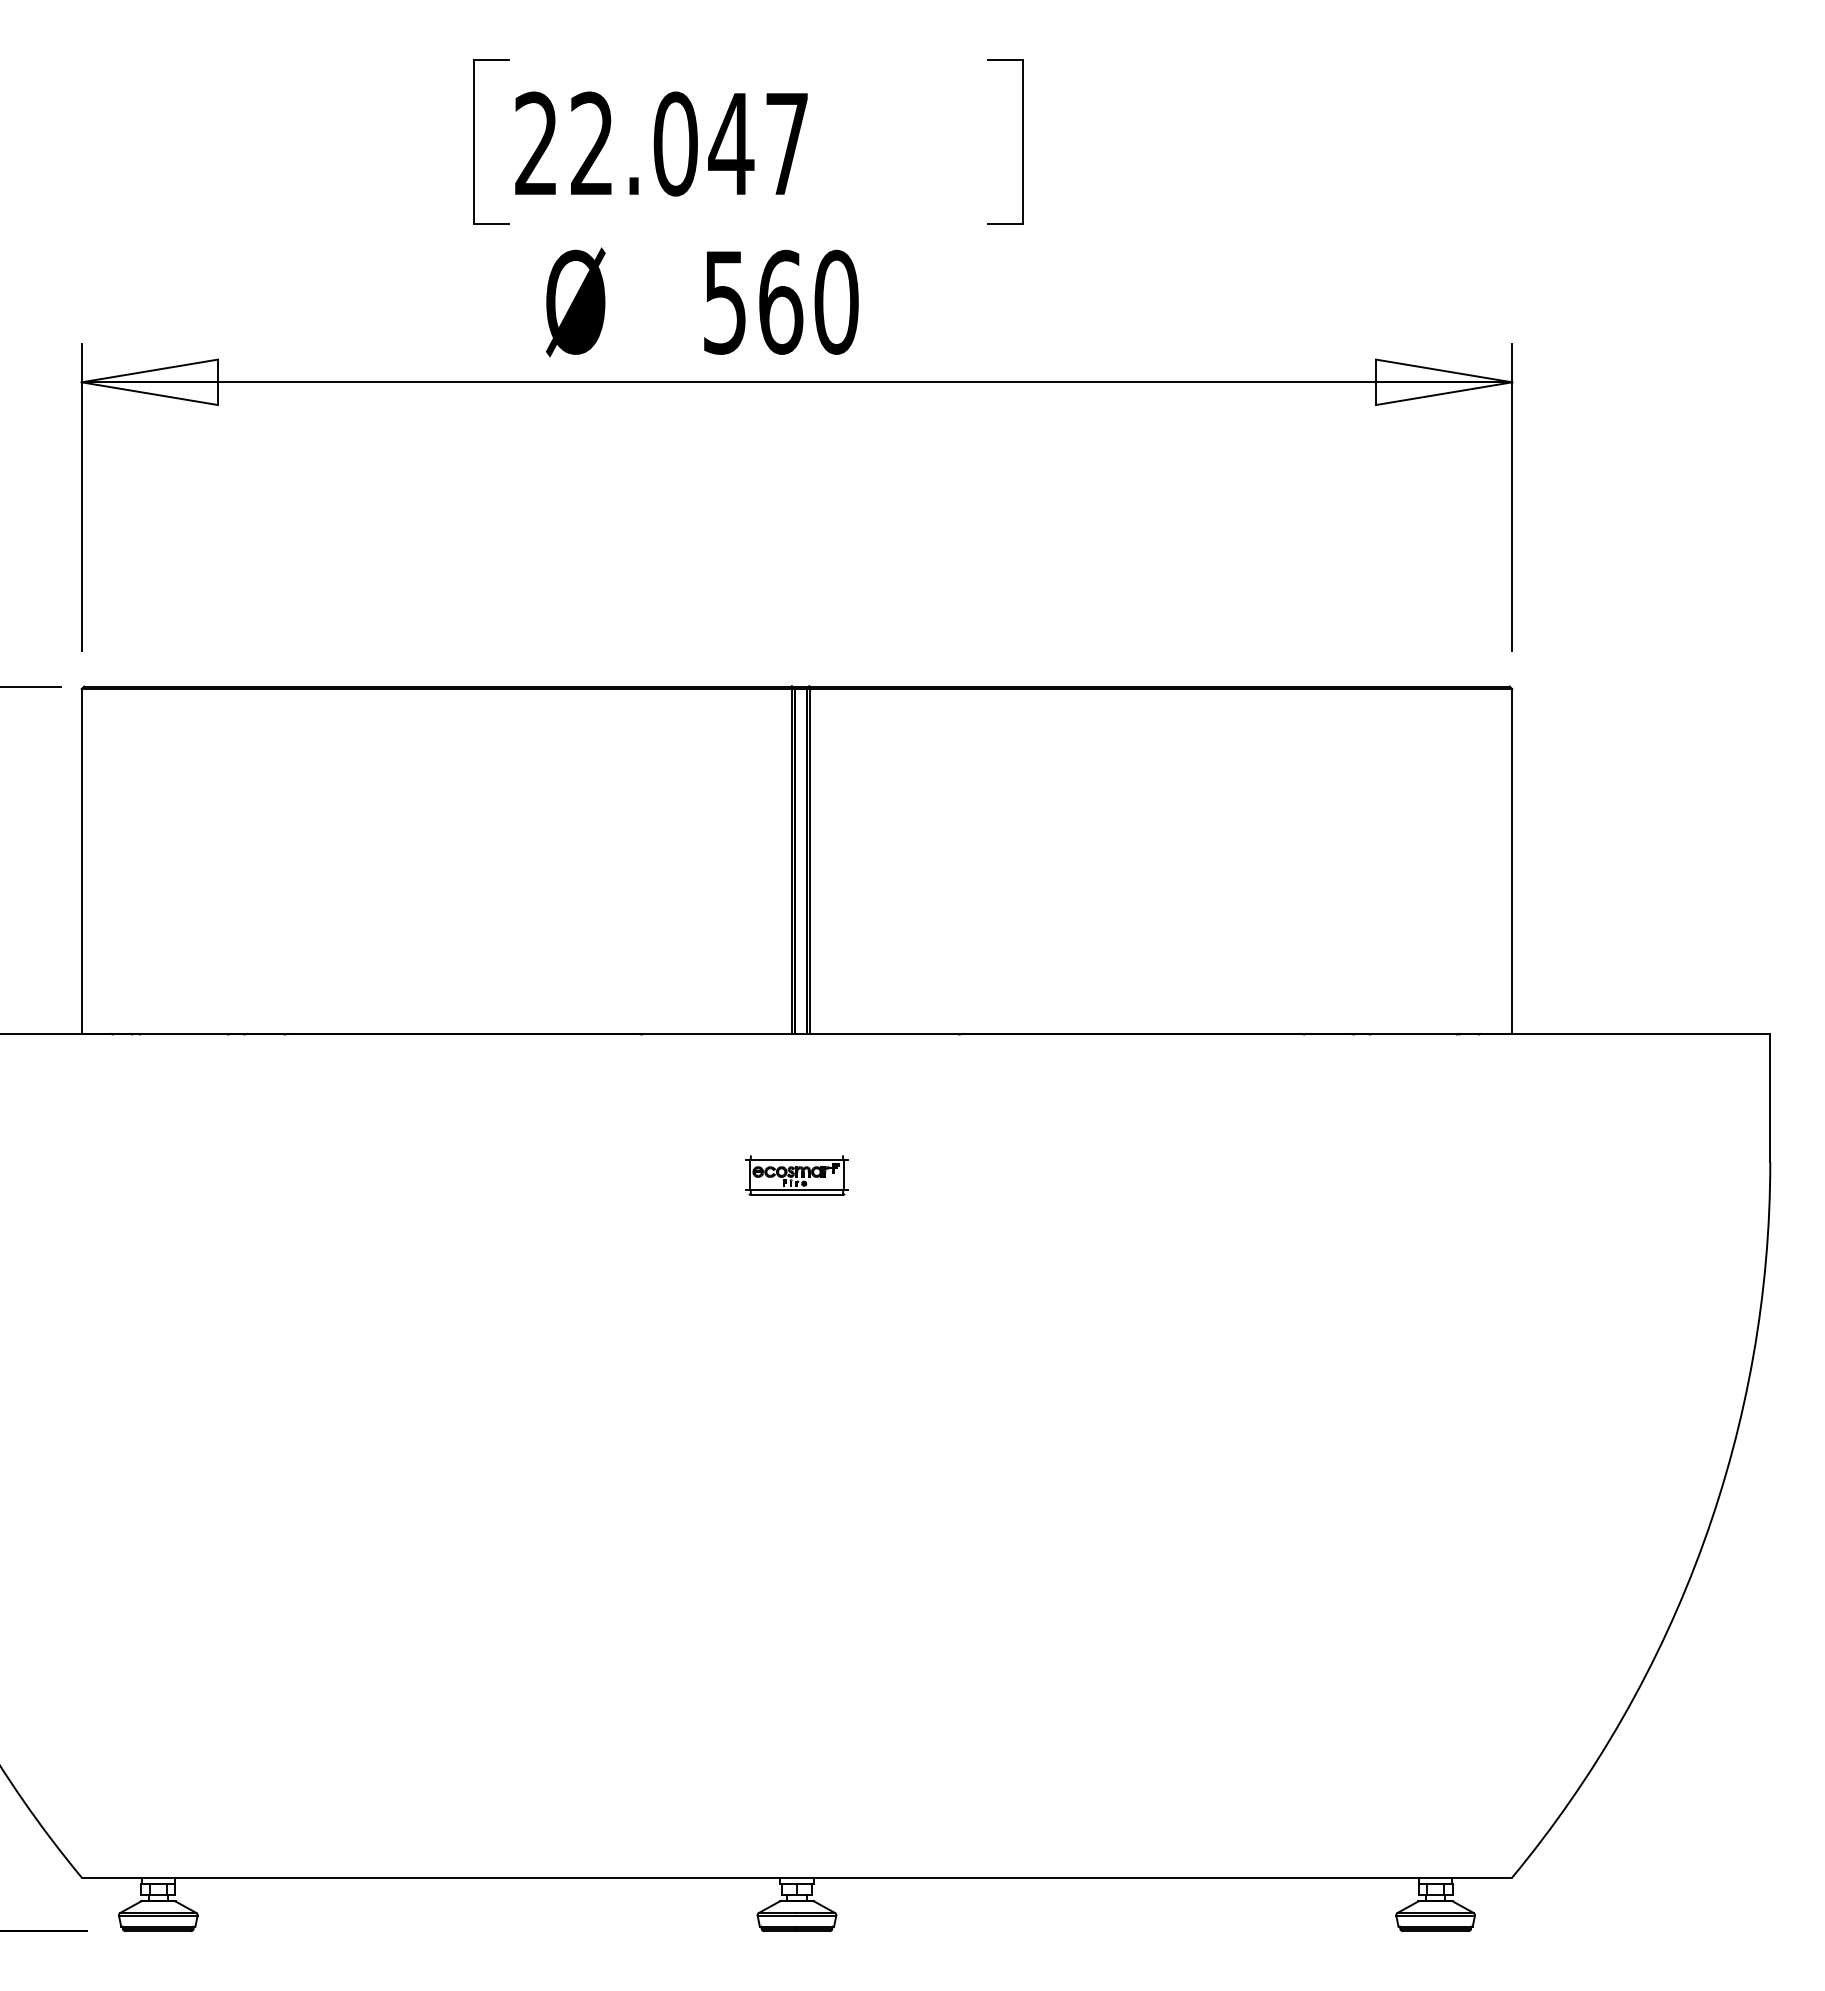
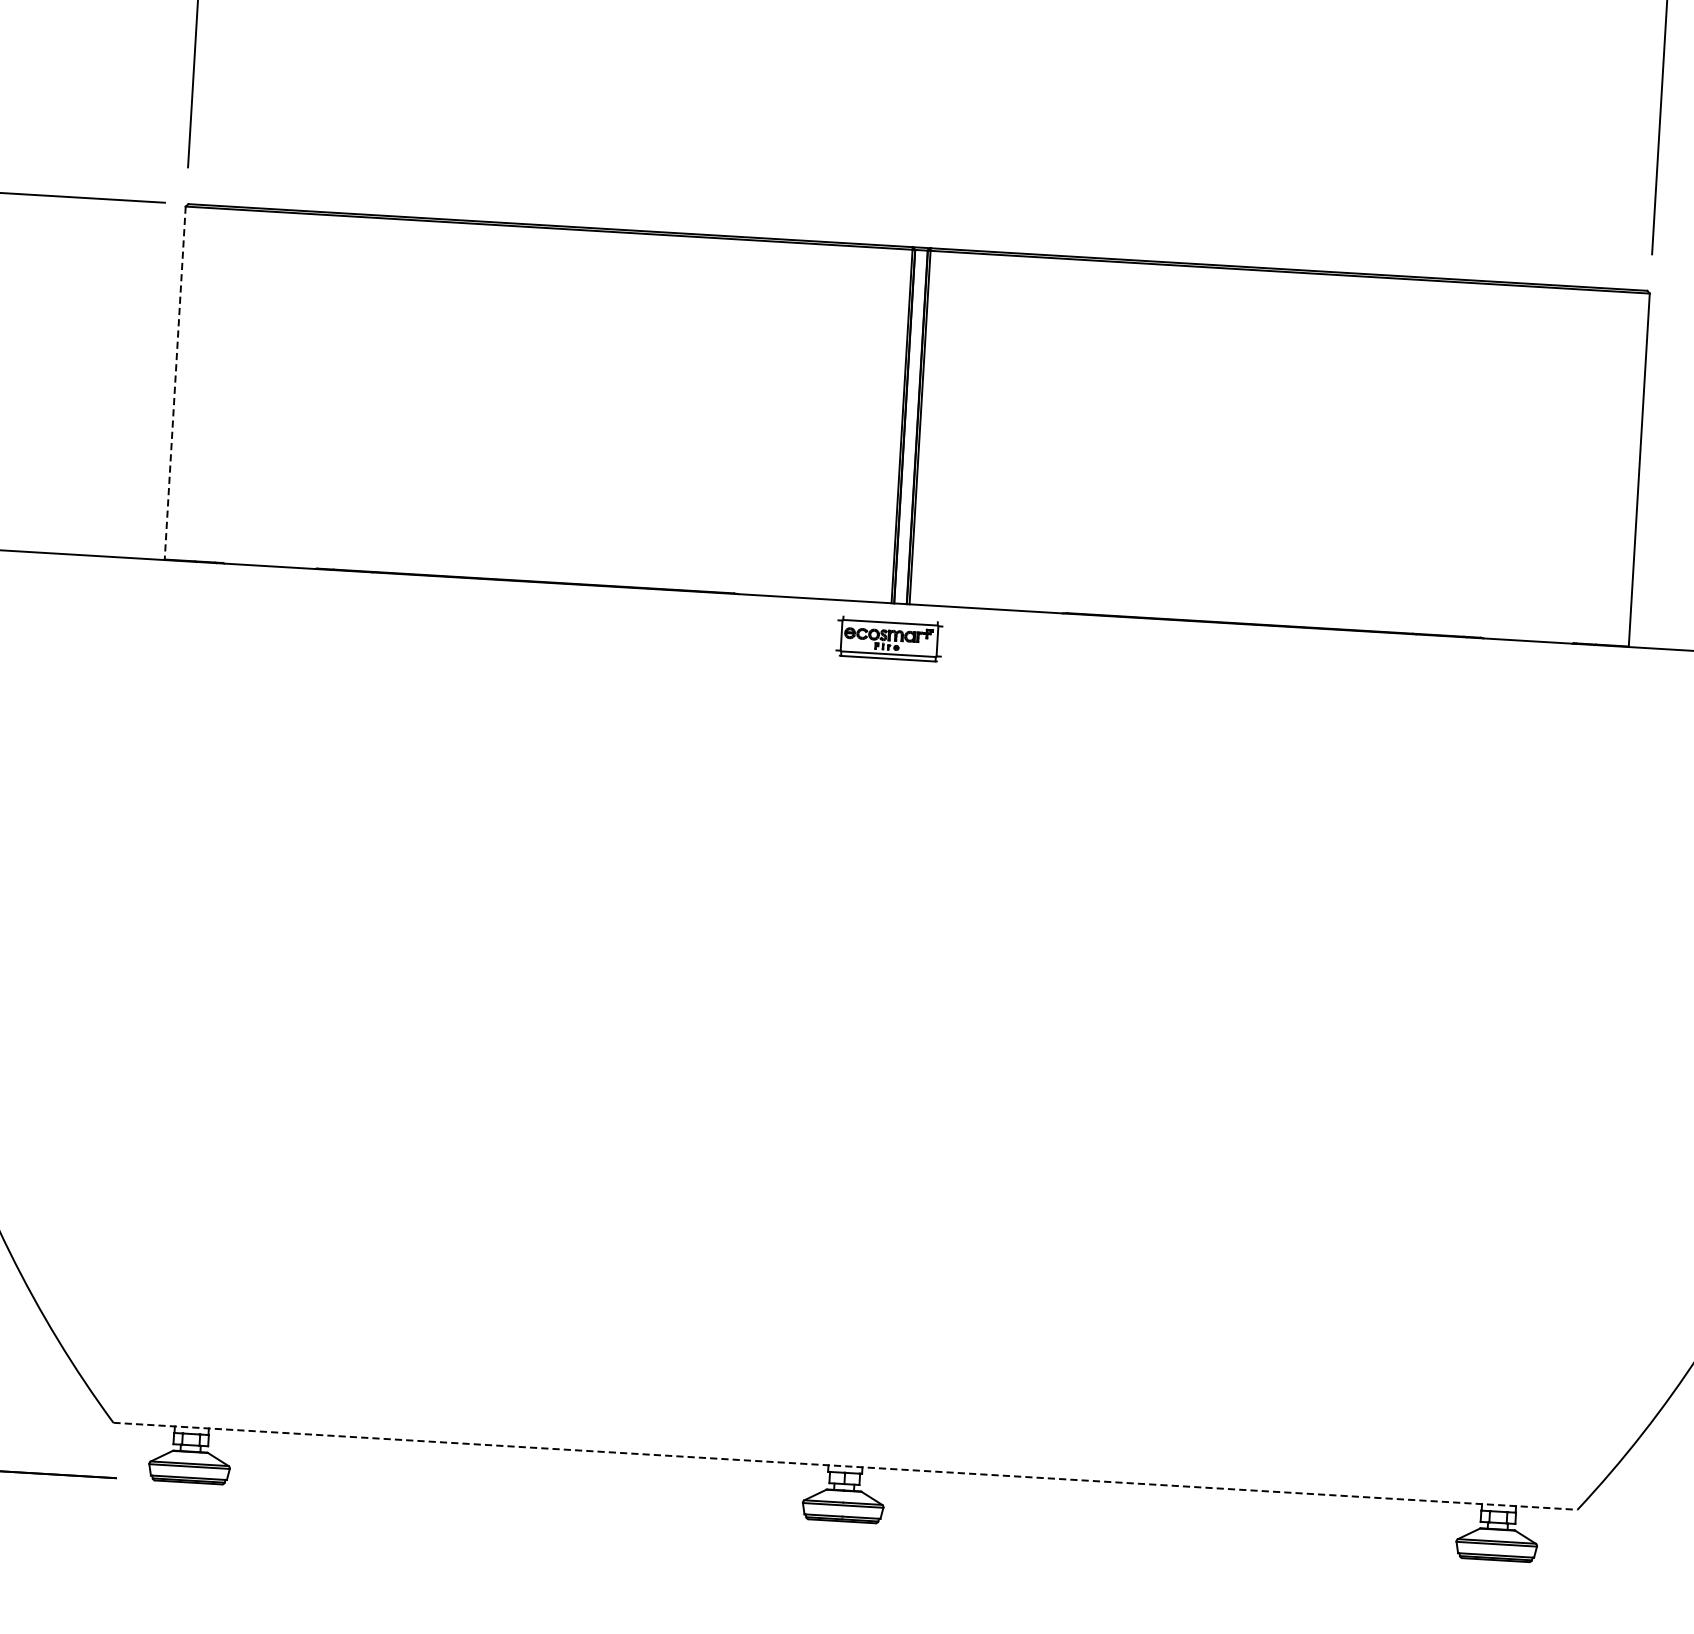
line: (81, 862) -> (174, 384), solid -> dashed
part: (796, 1175) -> (889, 639), moved
line: (797, 1877) -> (846, 1466), solid -> dashed

